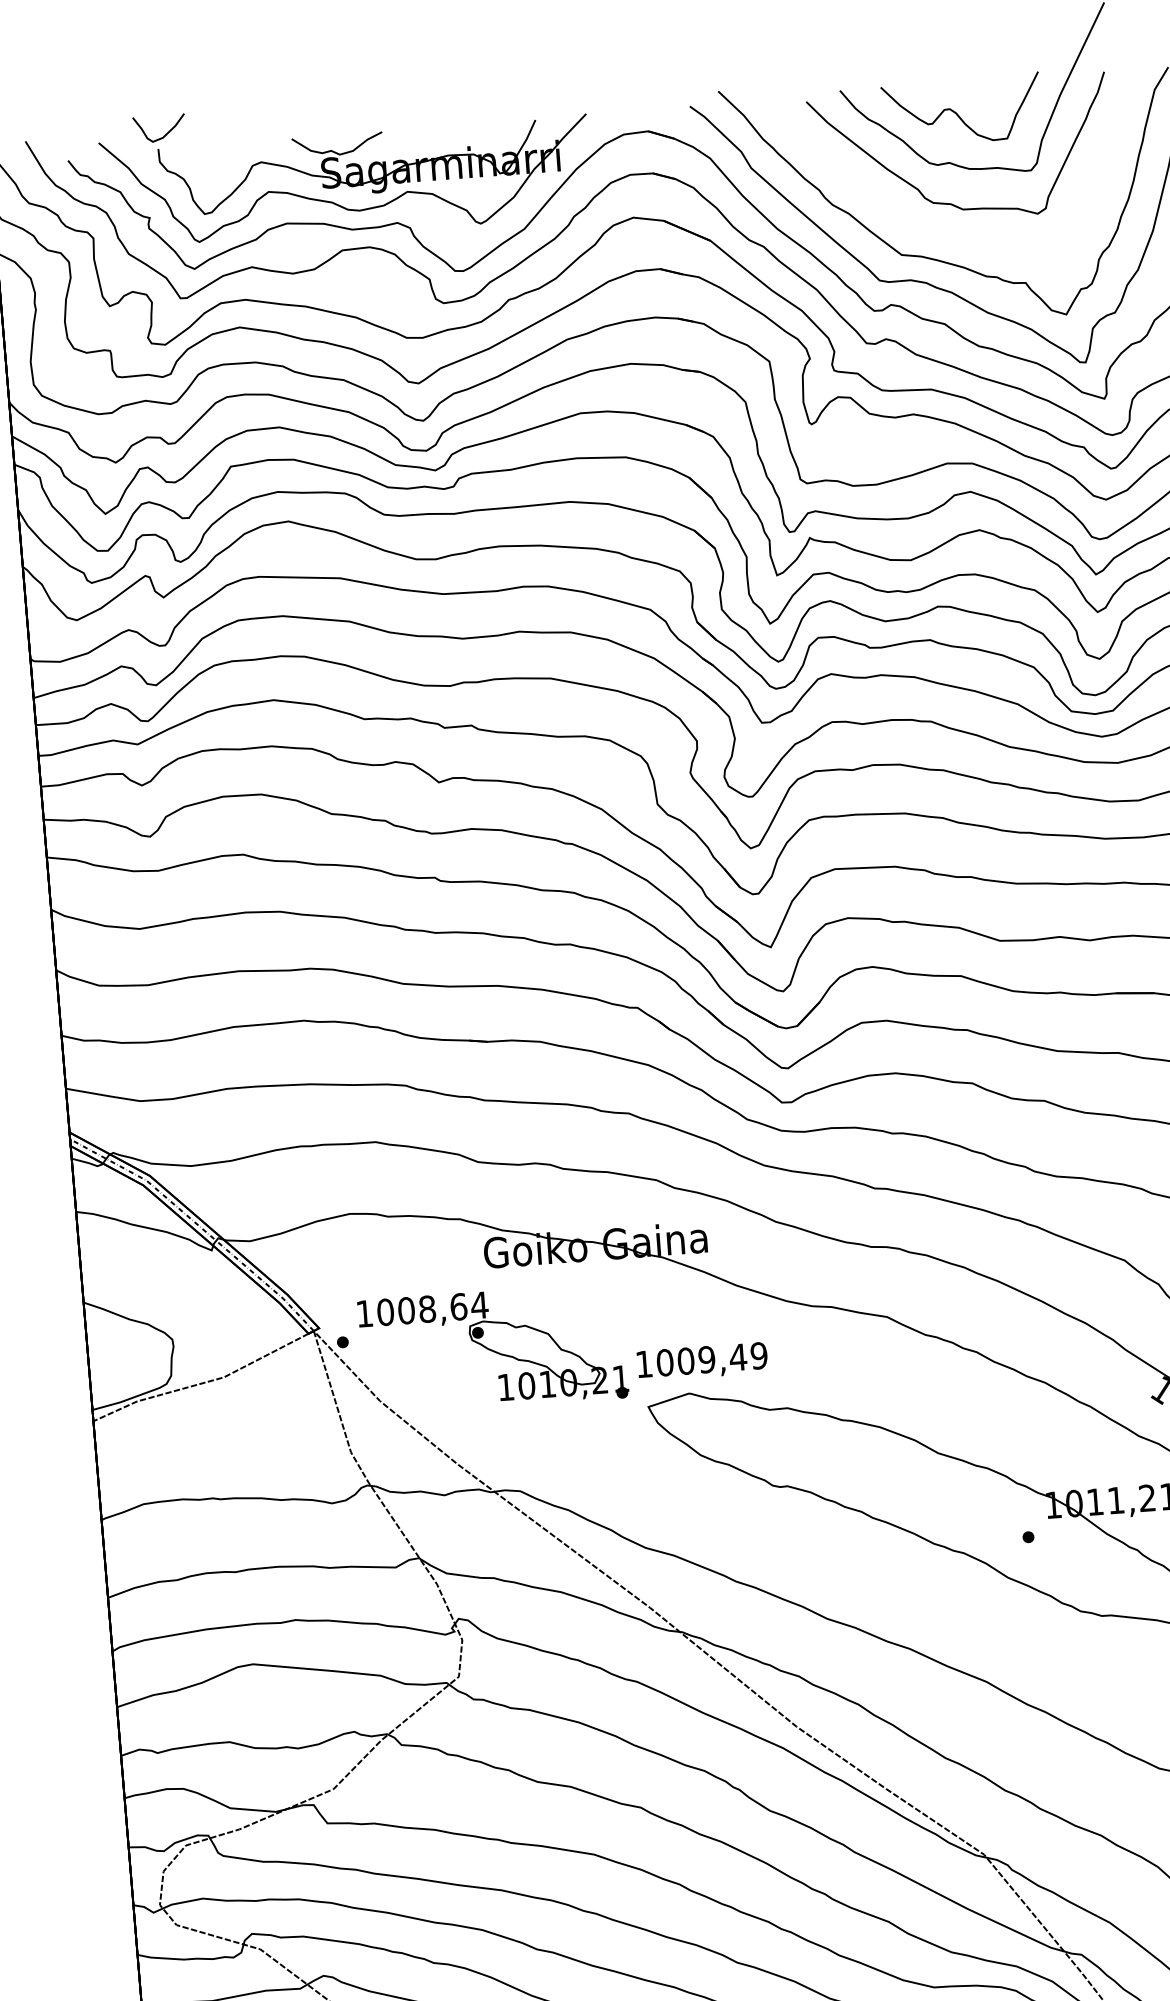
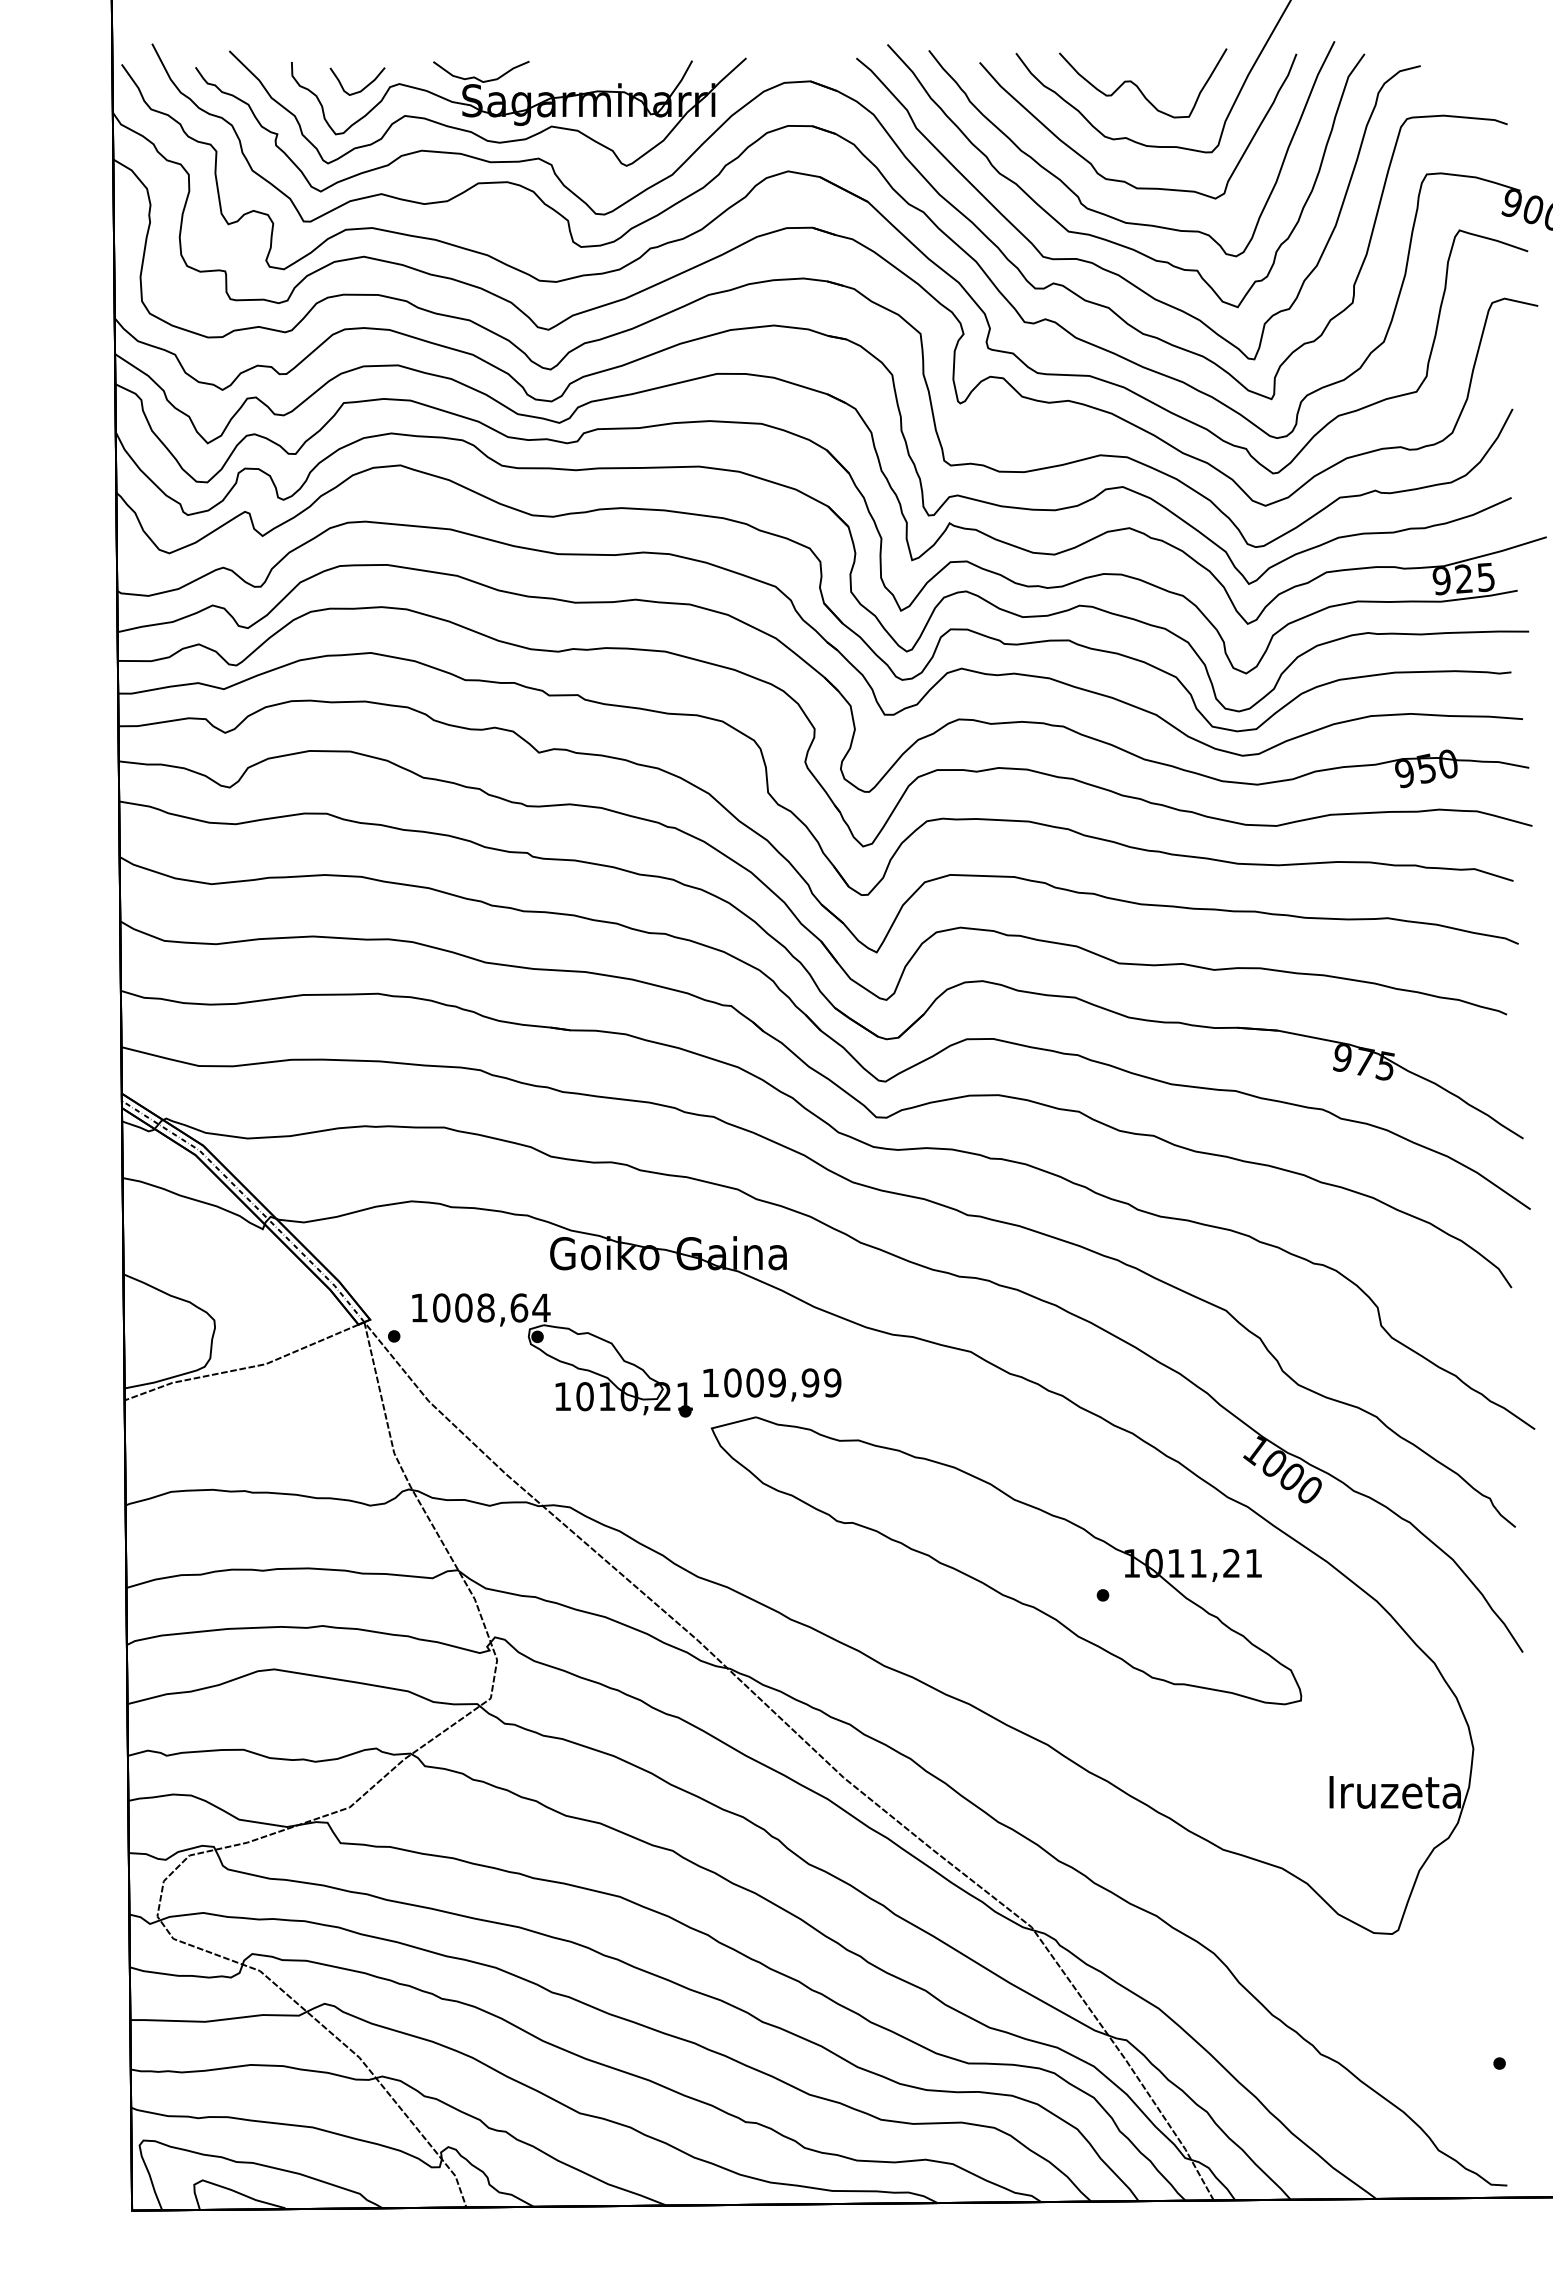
curve: (165, 133) -> (363, 87), moved
curve: (940, 236) -> (1110, 215), added
text: (738, 1356) -> (810, 1382), 1009,49 -> 1009,99

